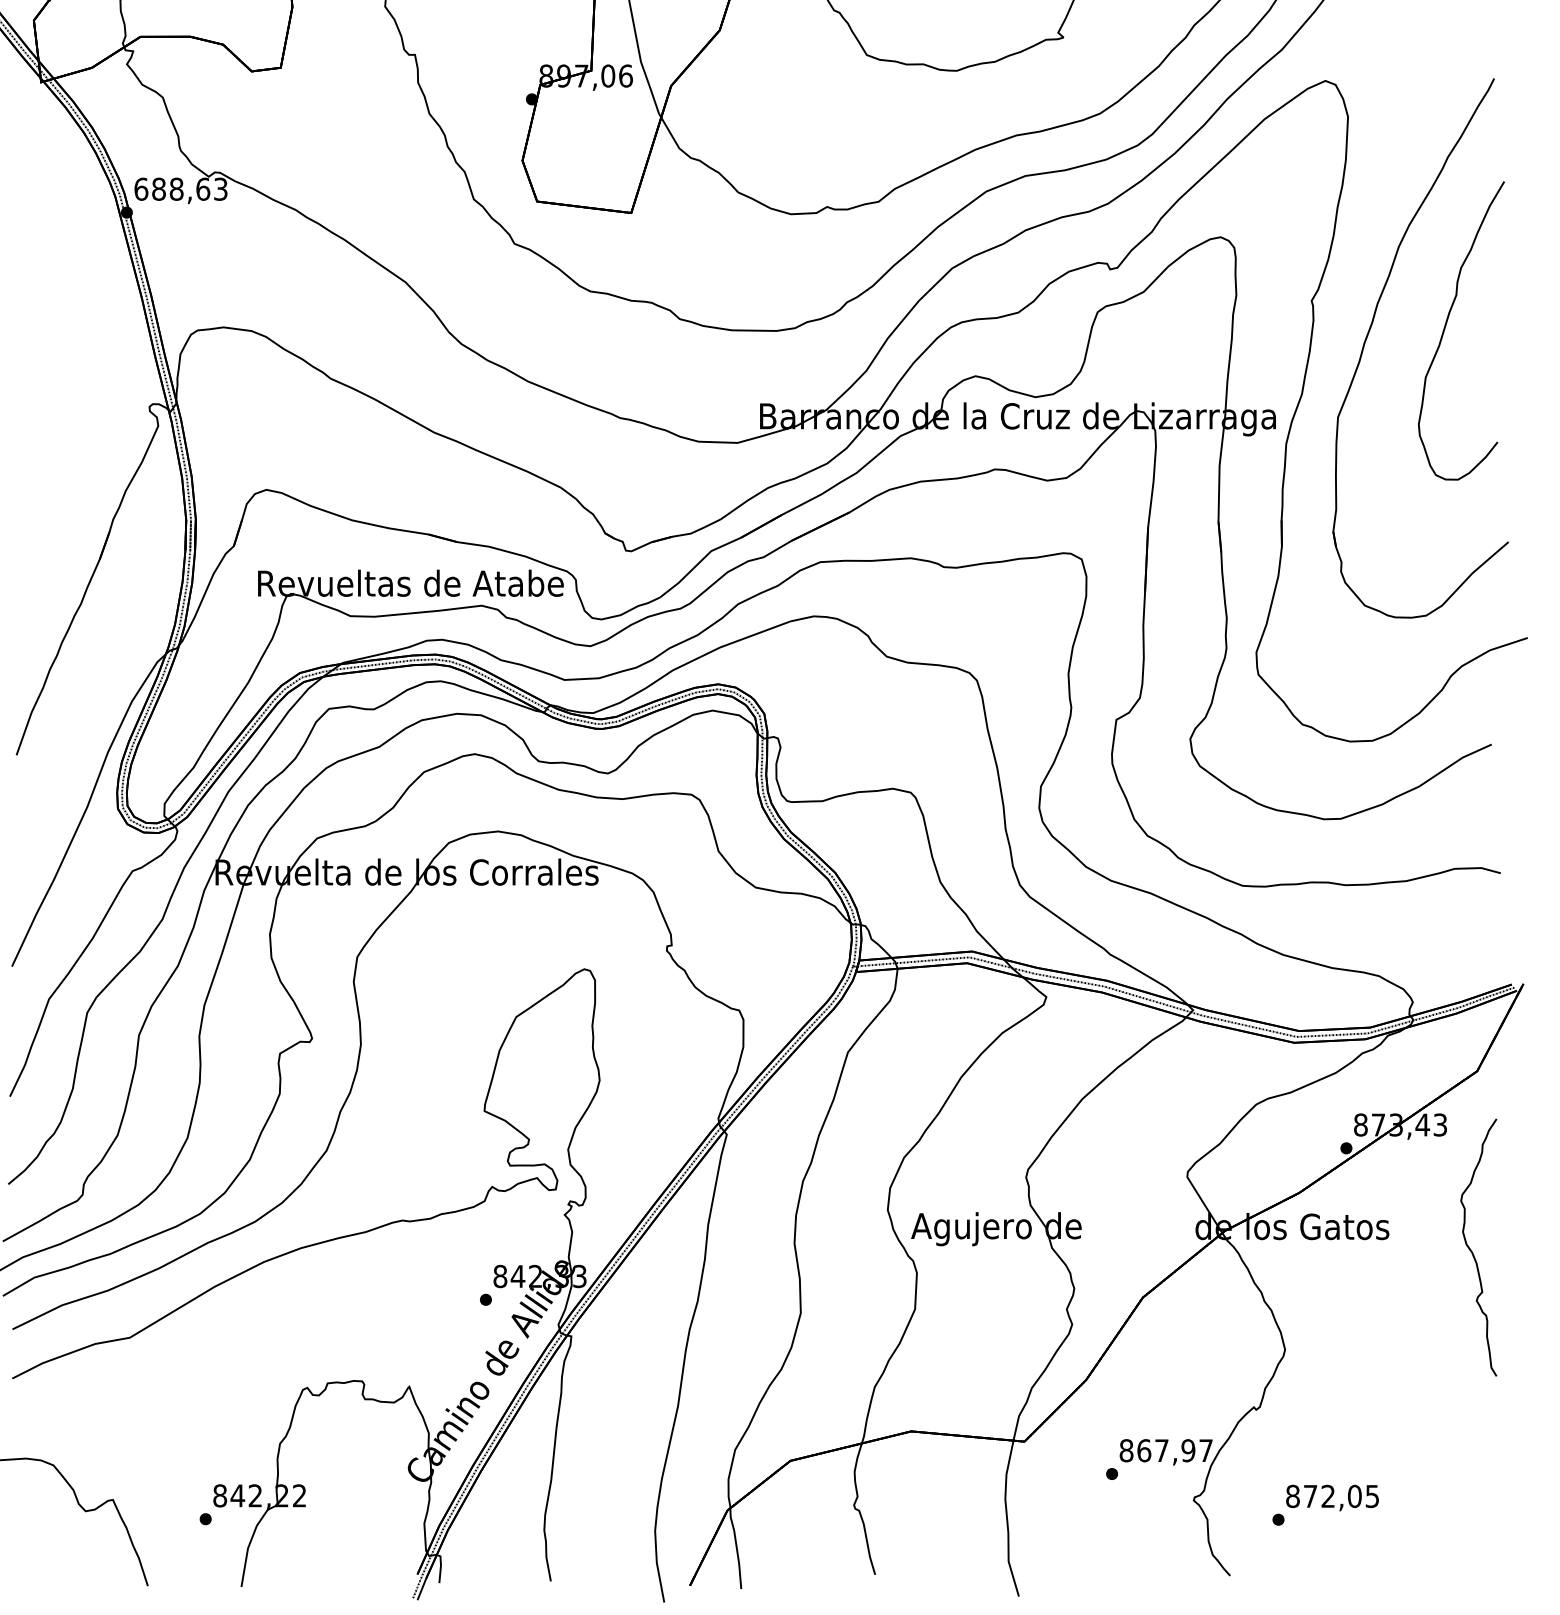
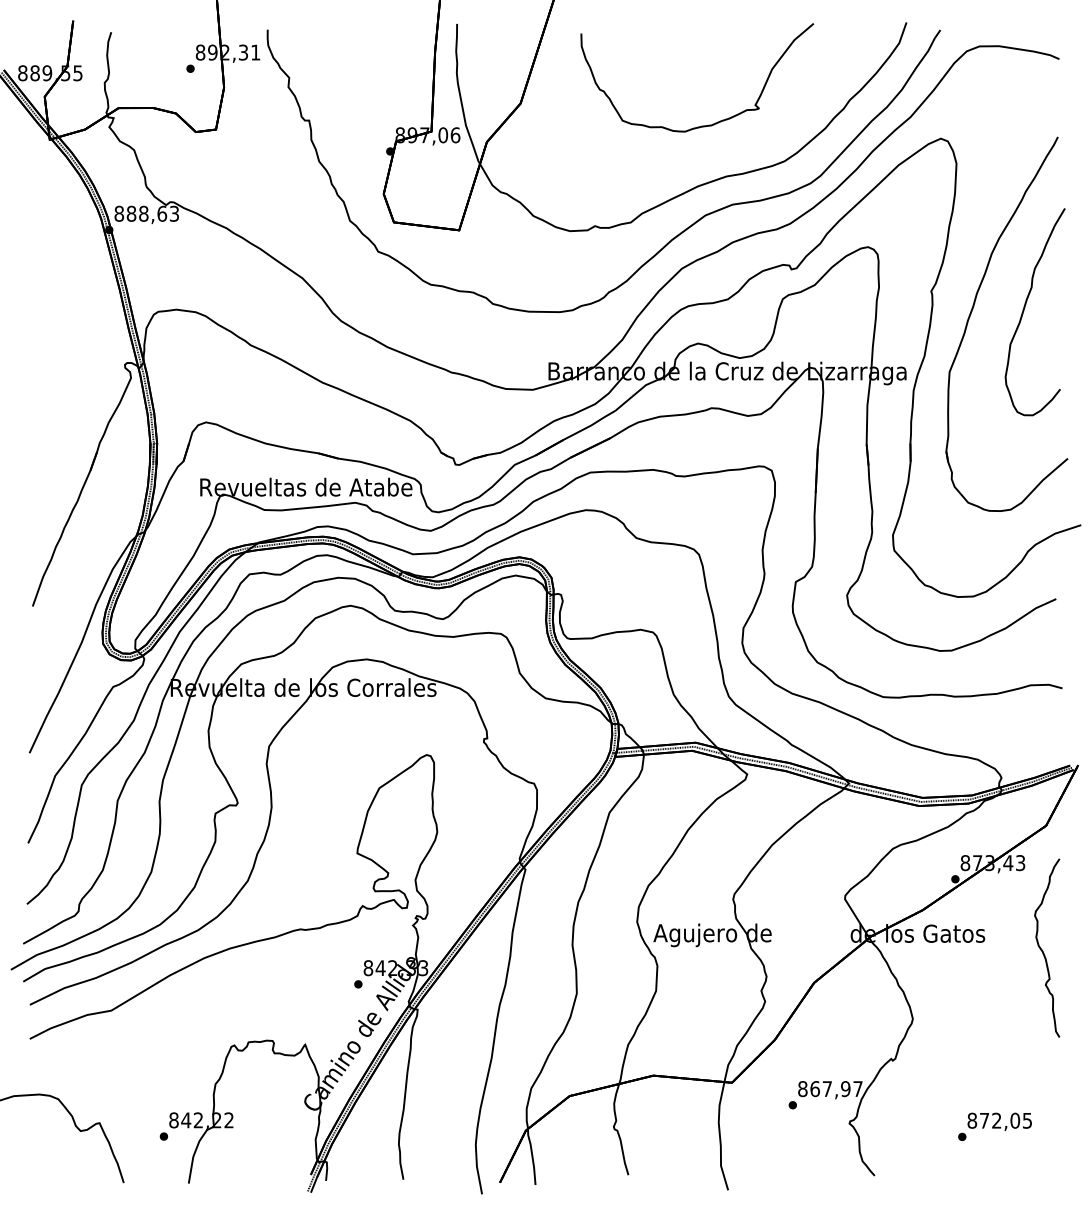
text: (141, 188) -> (119, 213), 688,63 -> 888,63
text: (1324, 1504) -> (994, 1126), moved

